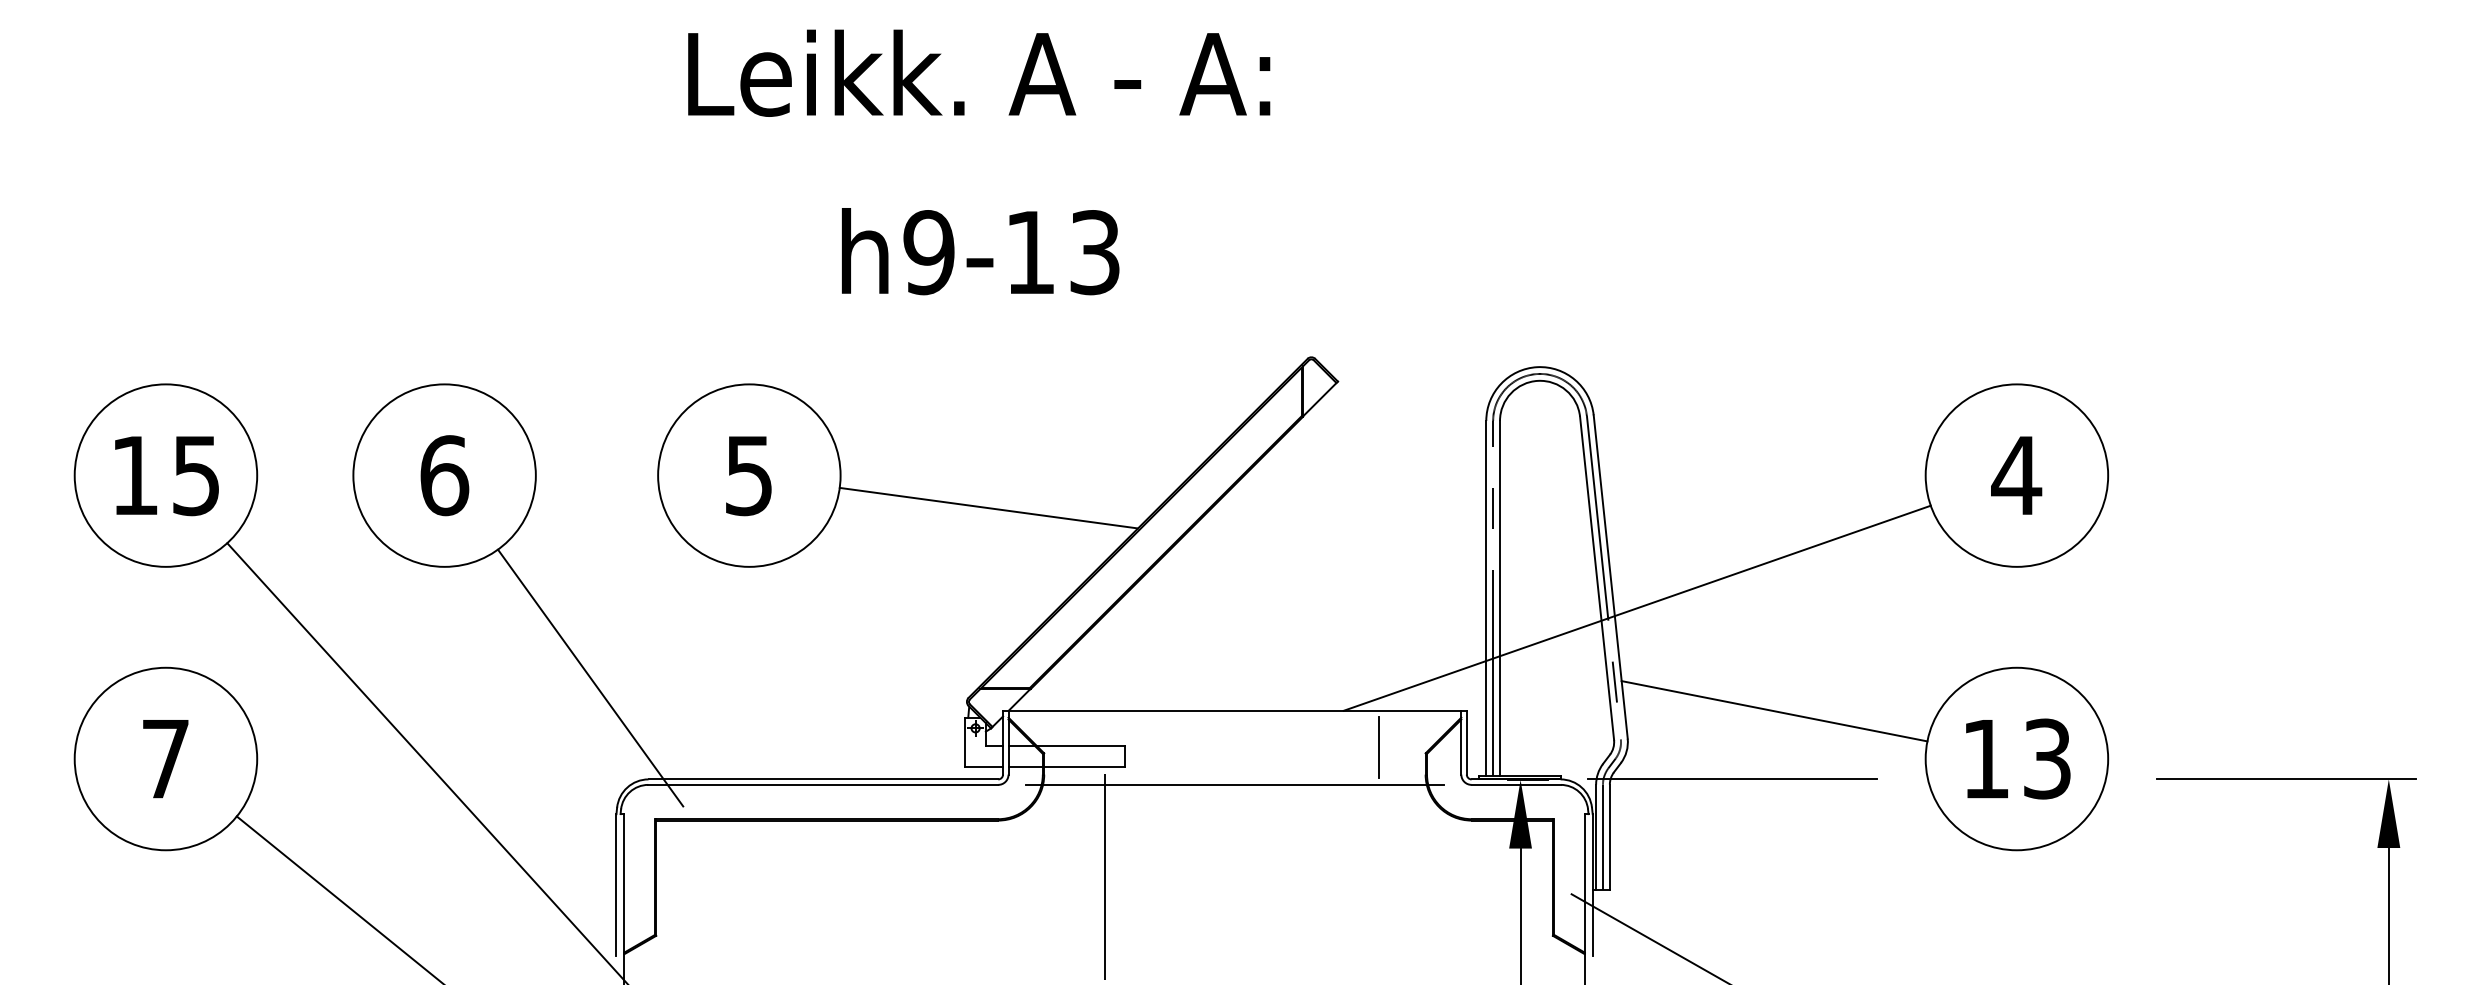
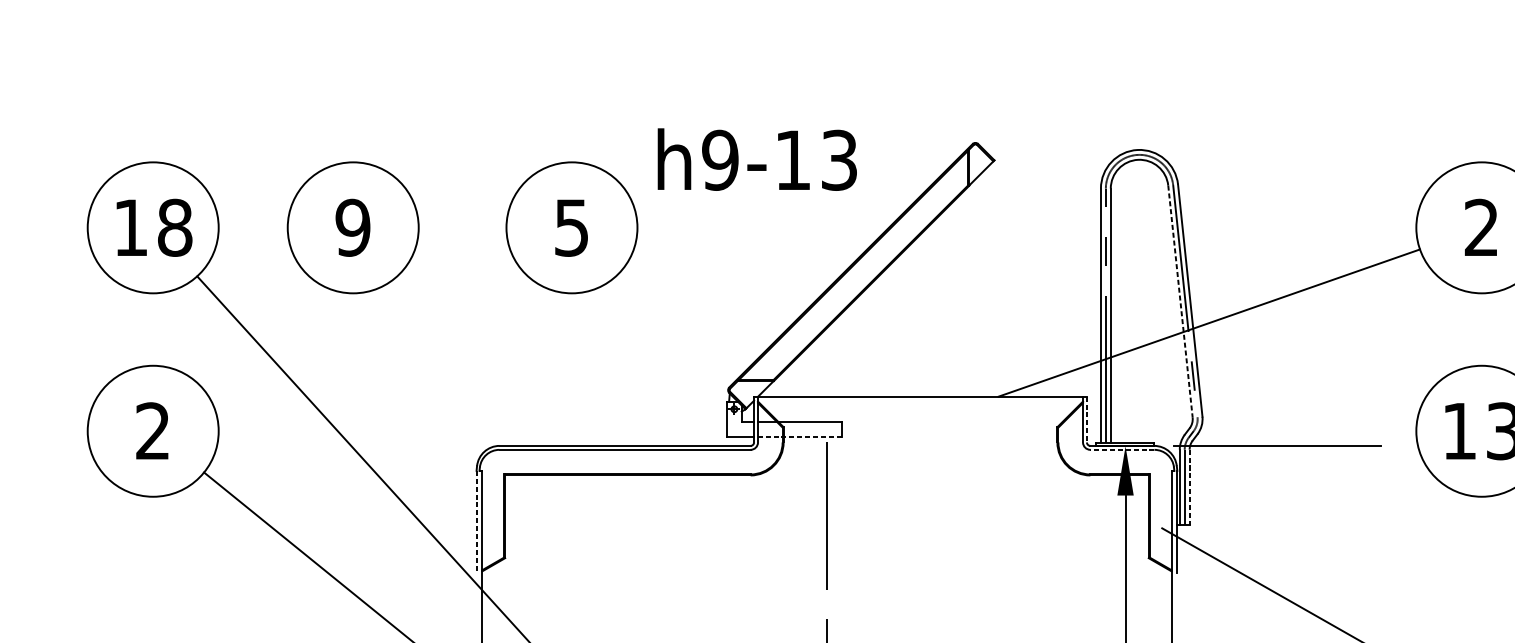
text: (980, 251) -> (757, 159), moved
text: (2016, 474) -> (1481, 227), 4 -> 2
text: (196, 475) -> (175, 227), 15 -> 18
text: (444, 475) -> (353, 227), 6 -> 9
line: (988, 507) -> (743, 250), removed
line: (1597, 578) -> (1180, 301), solid -> dashed
line: (590, 677) -> (457, 372), removed
line: (1774, 711) -> (1307, 397), removed
line: (1466, 742) -> (1086, 419), solid -> dashed
line: (1378, 747) -> (1023, 423), removed
text: (165, 758) -> (152, 430), 7 -> 2
line: (1066, 766) -> (799, 436), solid -> dashed
line: (1234, 784) -> (920, 449), removed
line: (1516, 784) -> (1122, 449), solid -> dashed
line: (1609, 837) -> (1189, 487), solid -> dashed
line: (616, 885) -> (476, 522), solid -> dashed

